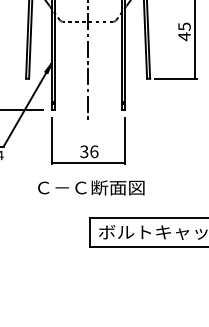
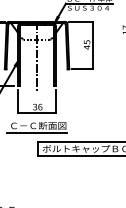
line: (87, 202) -> (36, 133), added

